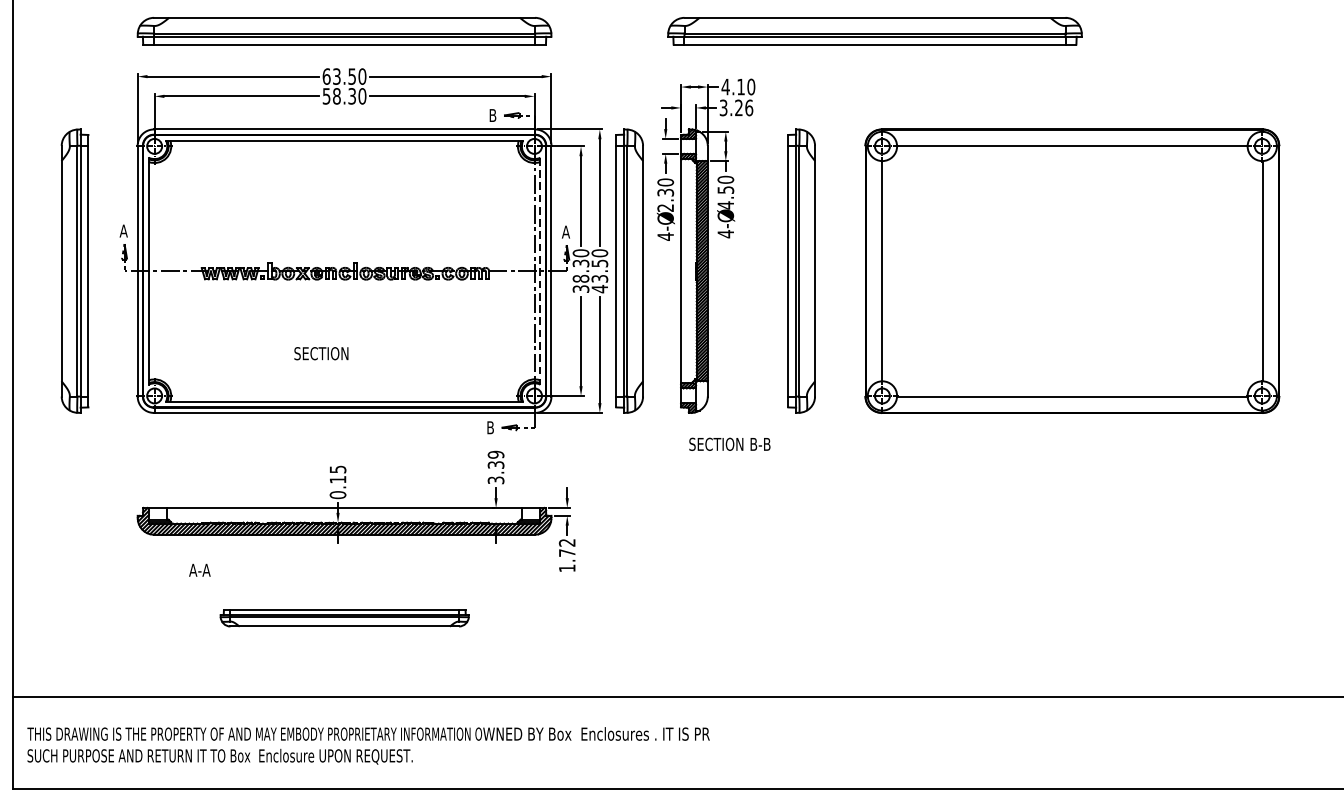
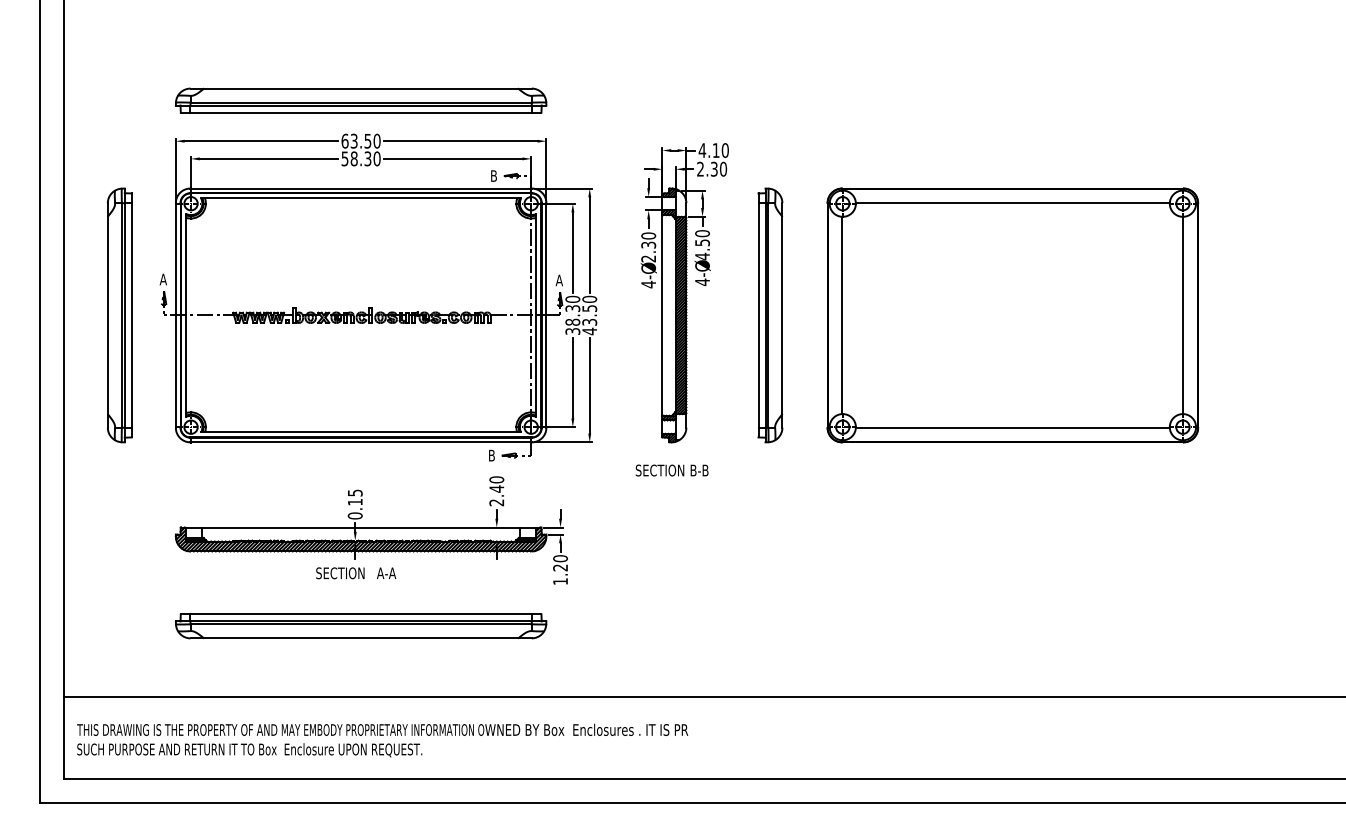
part: (875, 31) -> (836, 100), removed
text: (736, 107) -> (712, 168), 3.26 -> 2.30
line: (540, 271) -> (536, 315), dashed -> solid
part: (629, 271) -> (616, 315), removed
text: (321, 353) -> (340, 573), moved
text: (729, 444) -> (671, 470), moved
text: (495, 467) -> (496, 491), 3.39 -> 2.40
text: (567, 548) -> (560, 563), 1.72 -> 1.20
text: (199, 569) -> (386, 572), moved
part: (344, 618) -> (361, 626), size x1.67

